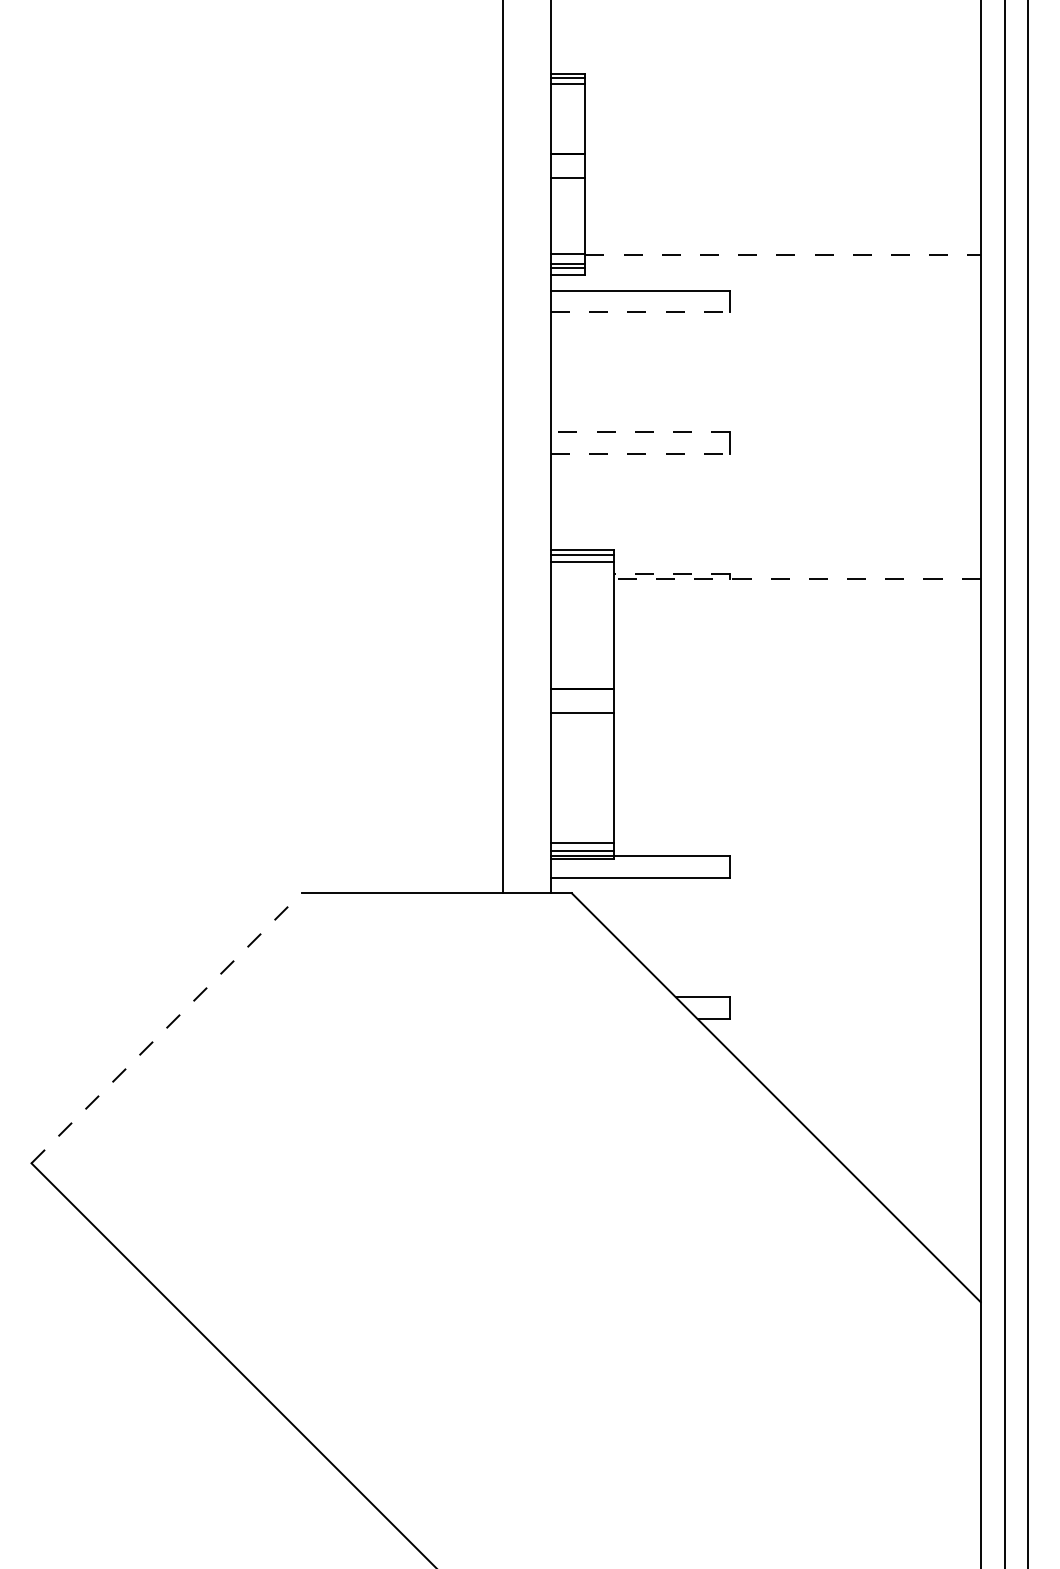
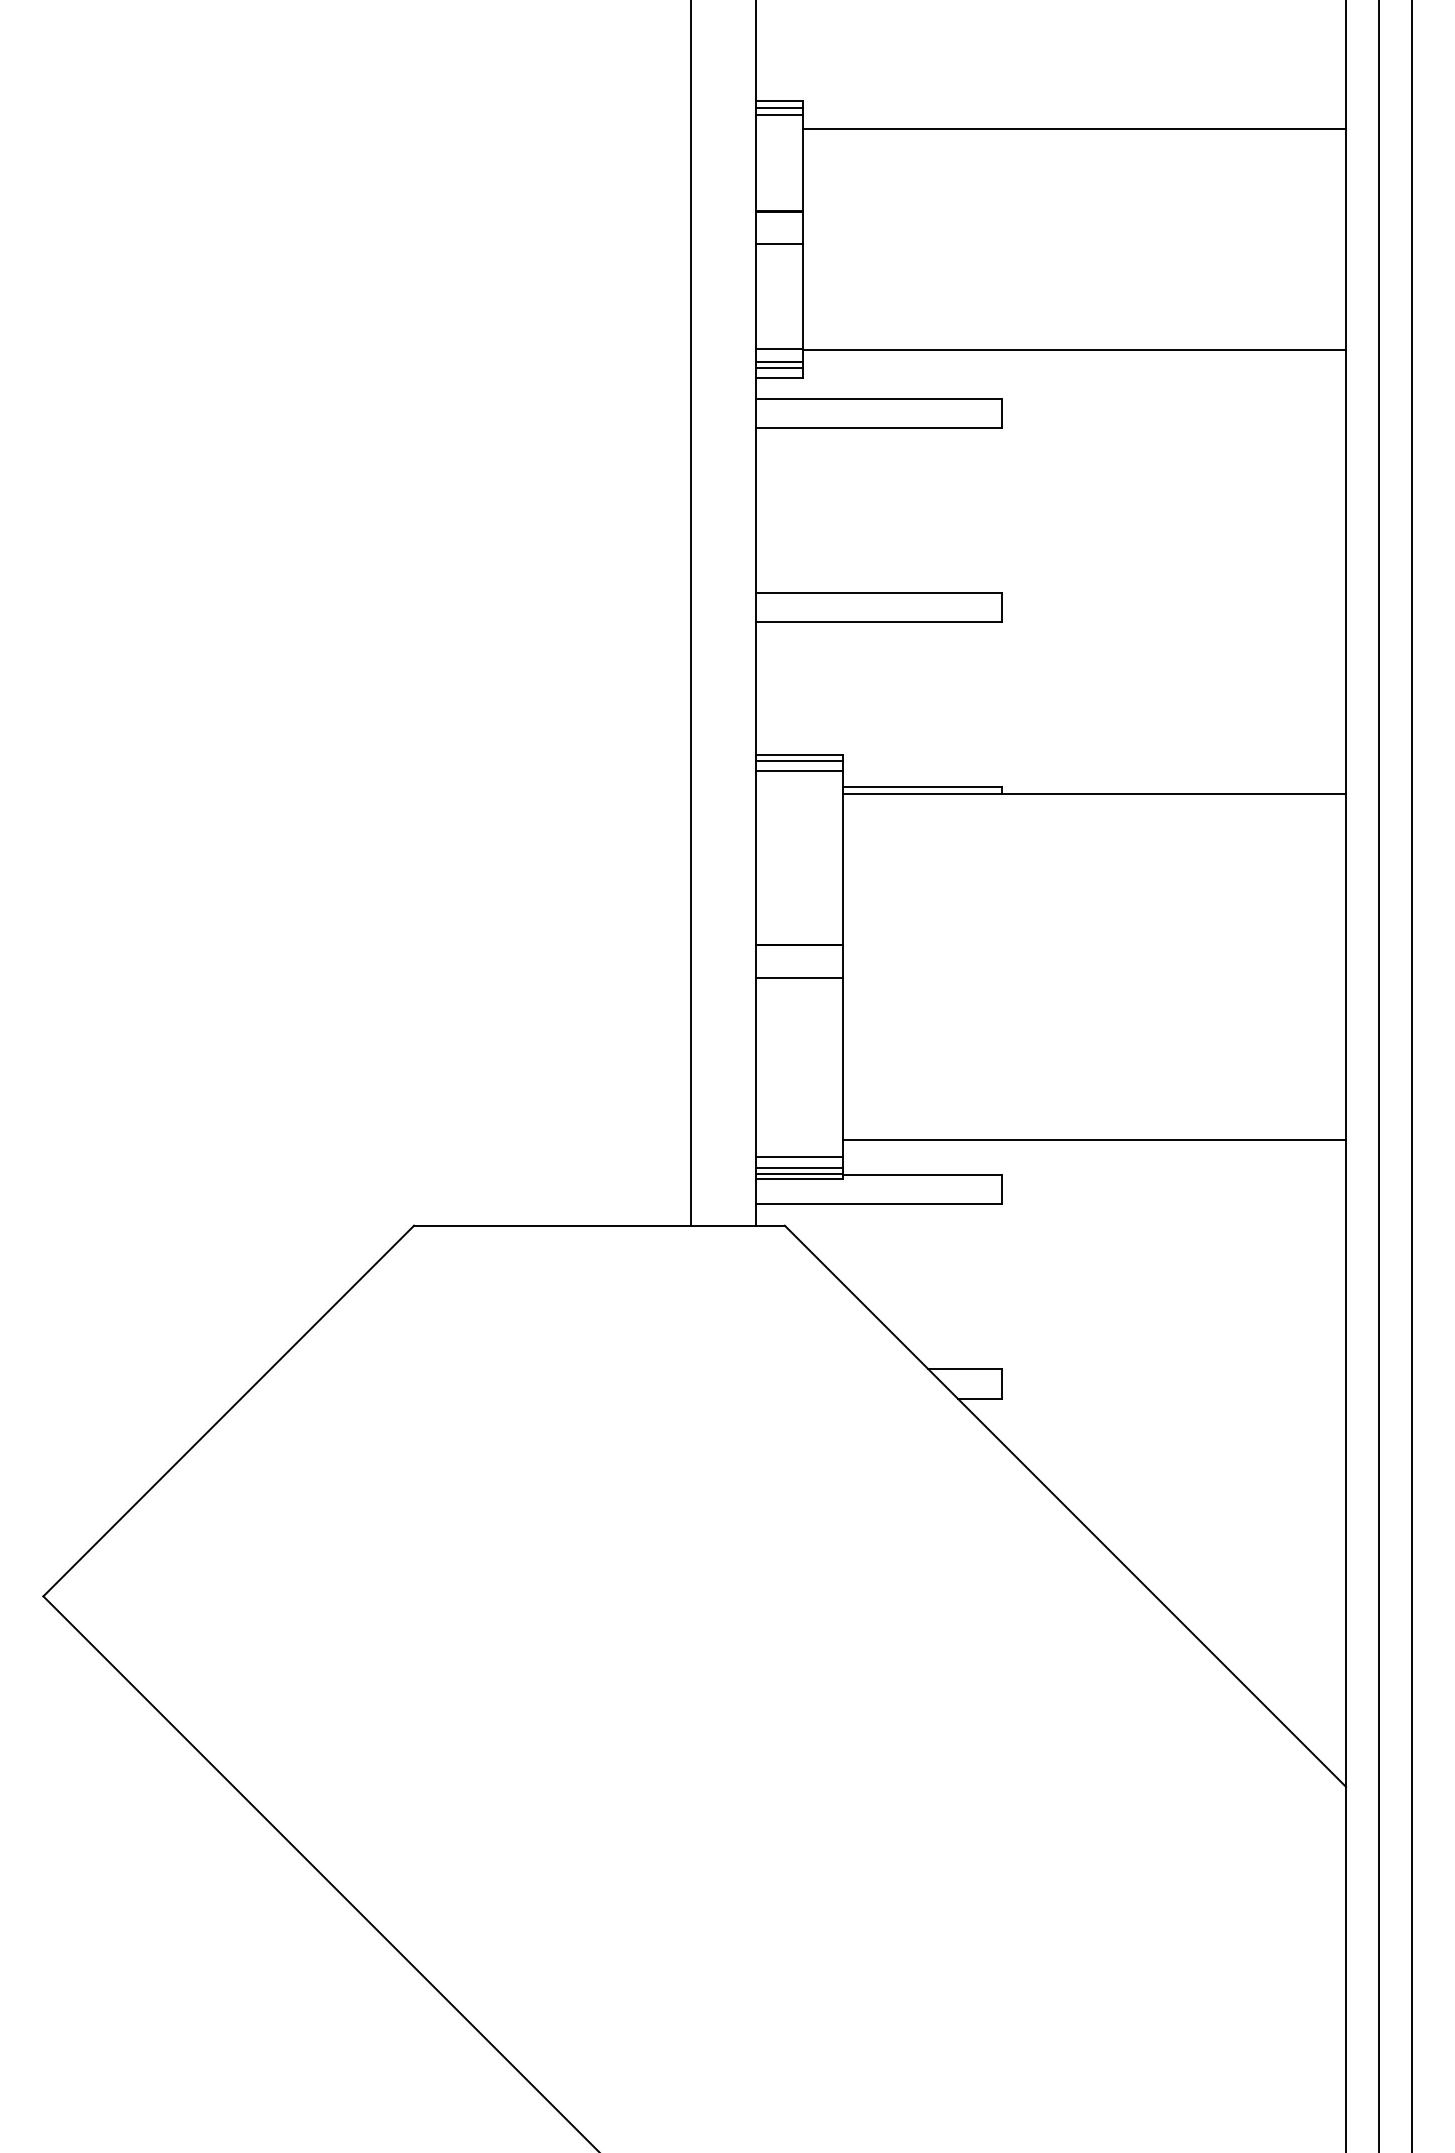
line: (782, 94) -> (1074, 129), added
line: (783, 254) -> (1075, 349), dashed -> solid
line: (640, 312) -> (879, 428), dashed -> solid
line: (640, 432) -> (878, 593), dashed -> solid
line: (640, 453) -> (879, 622), dashed -> solid
line: (672, 573) -> (922, 787), dashed -> solid
line: (797, 578) -> (1094, 793), dashed -> solid
line: (797, 830) -> (1094, 1139), added
line: (167, 1027) -> (229, 1410), dashed -> solid

